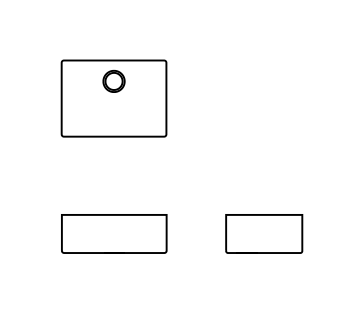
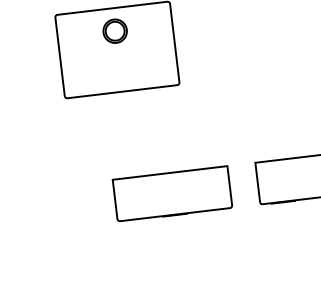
part: (114, 233) -> (172, 193), moved

